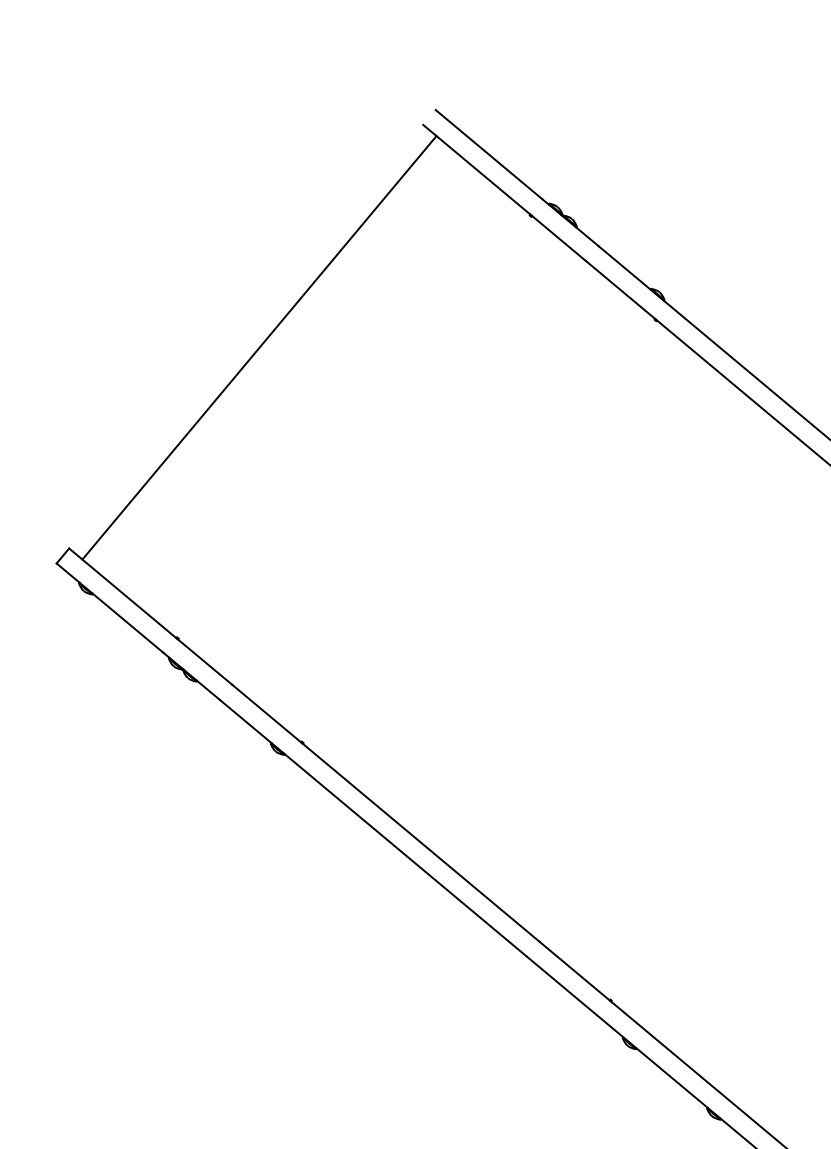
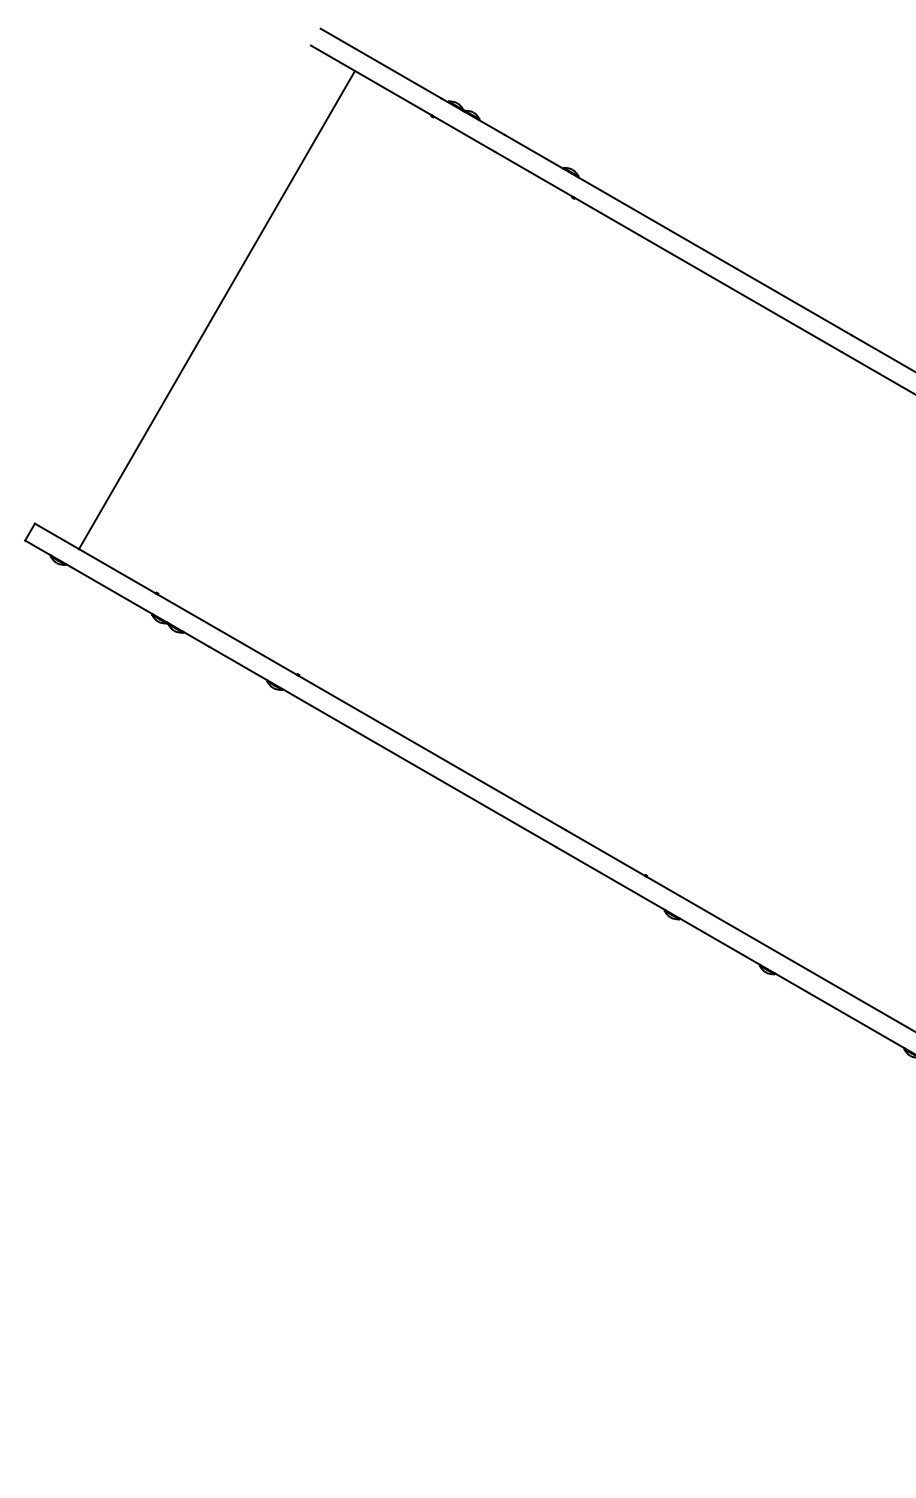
line: (259, 348) -> (216, 310), moved

